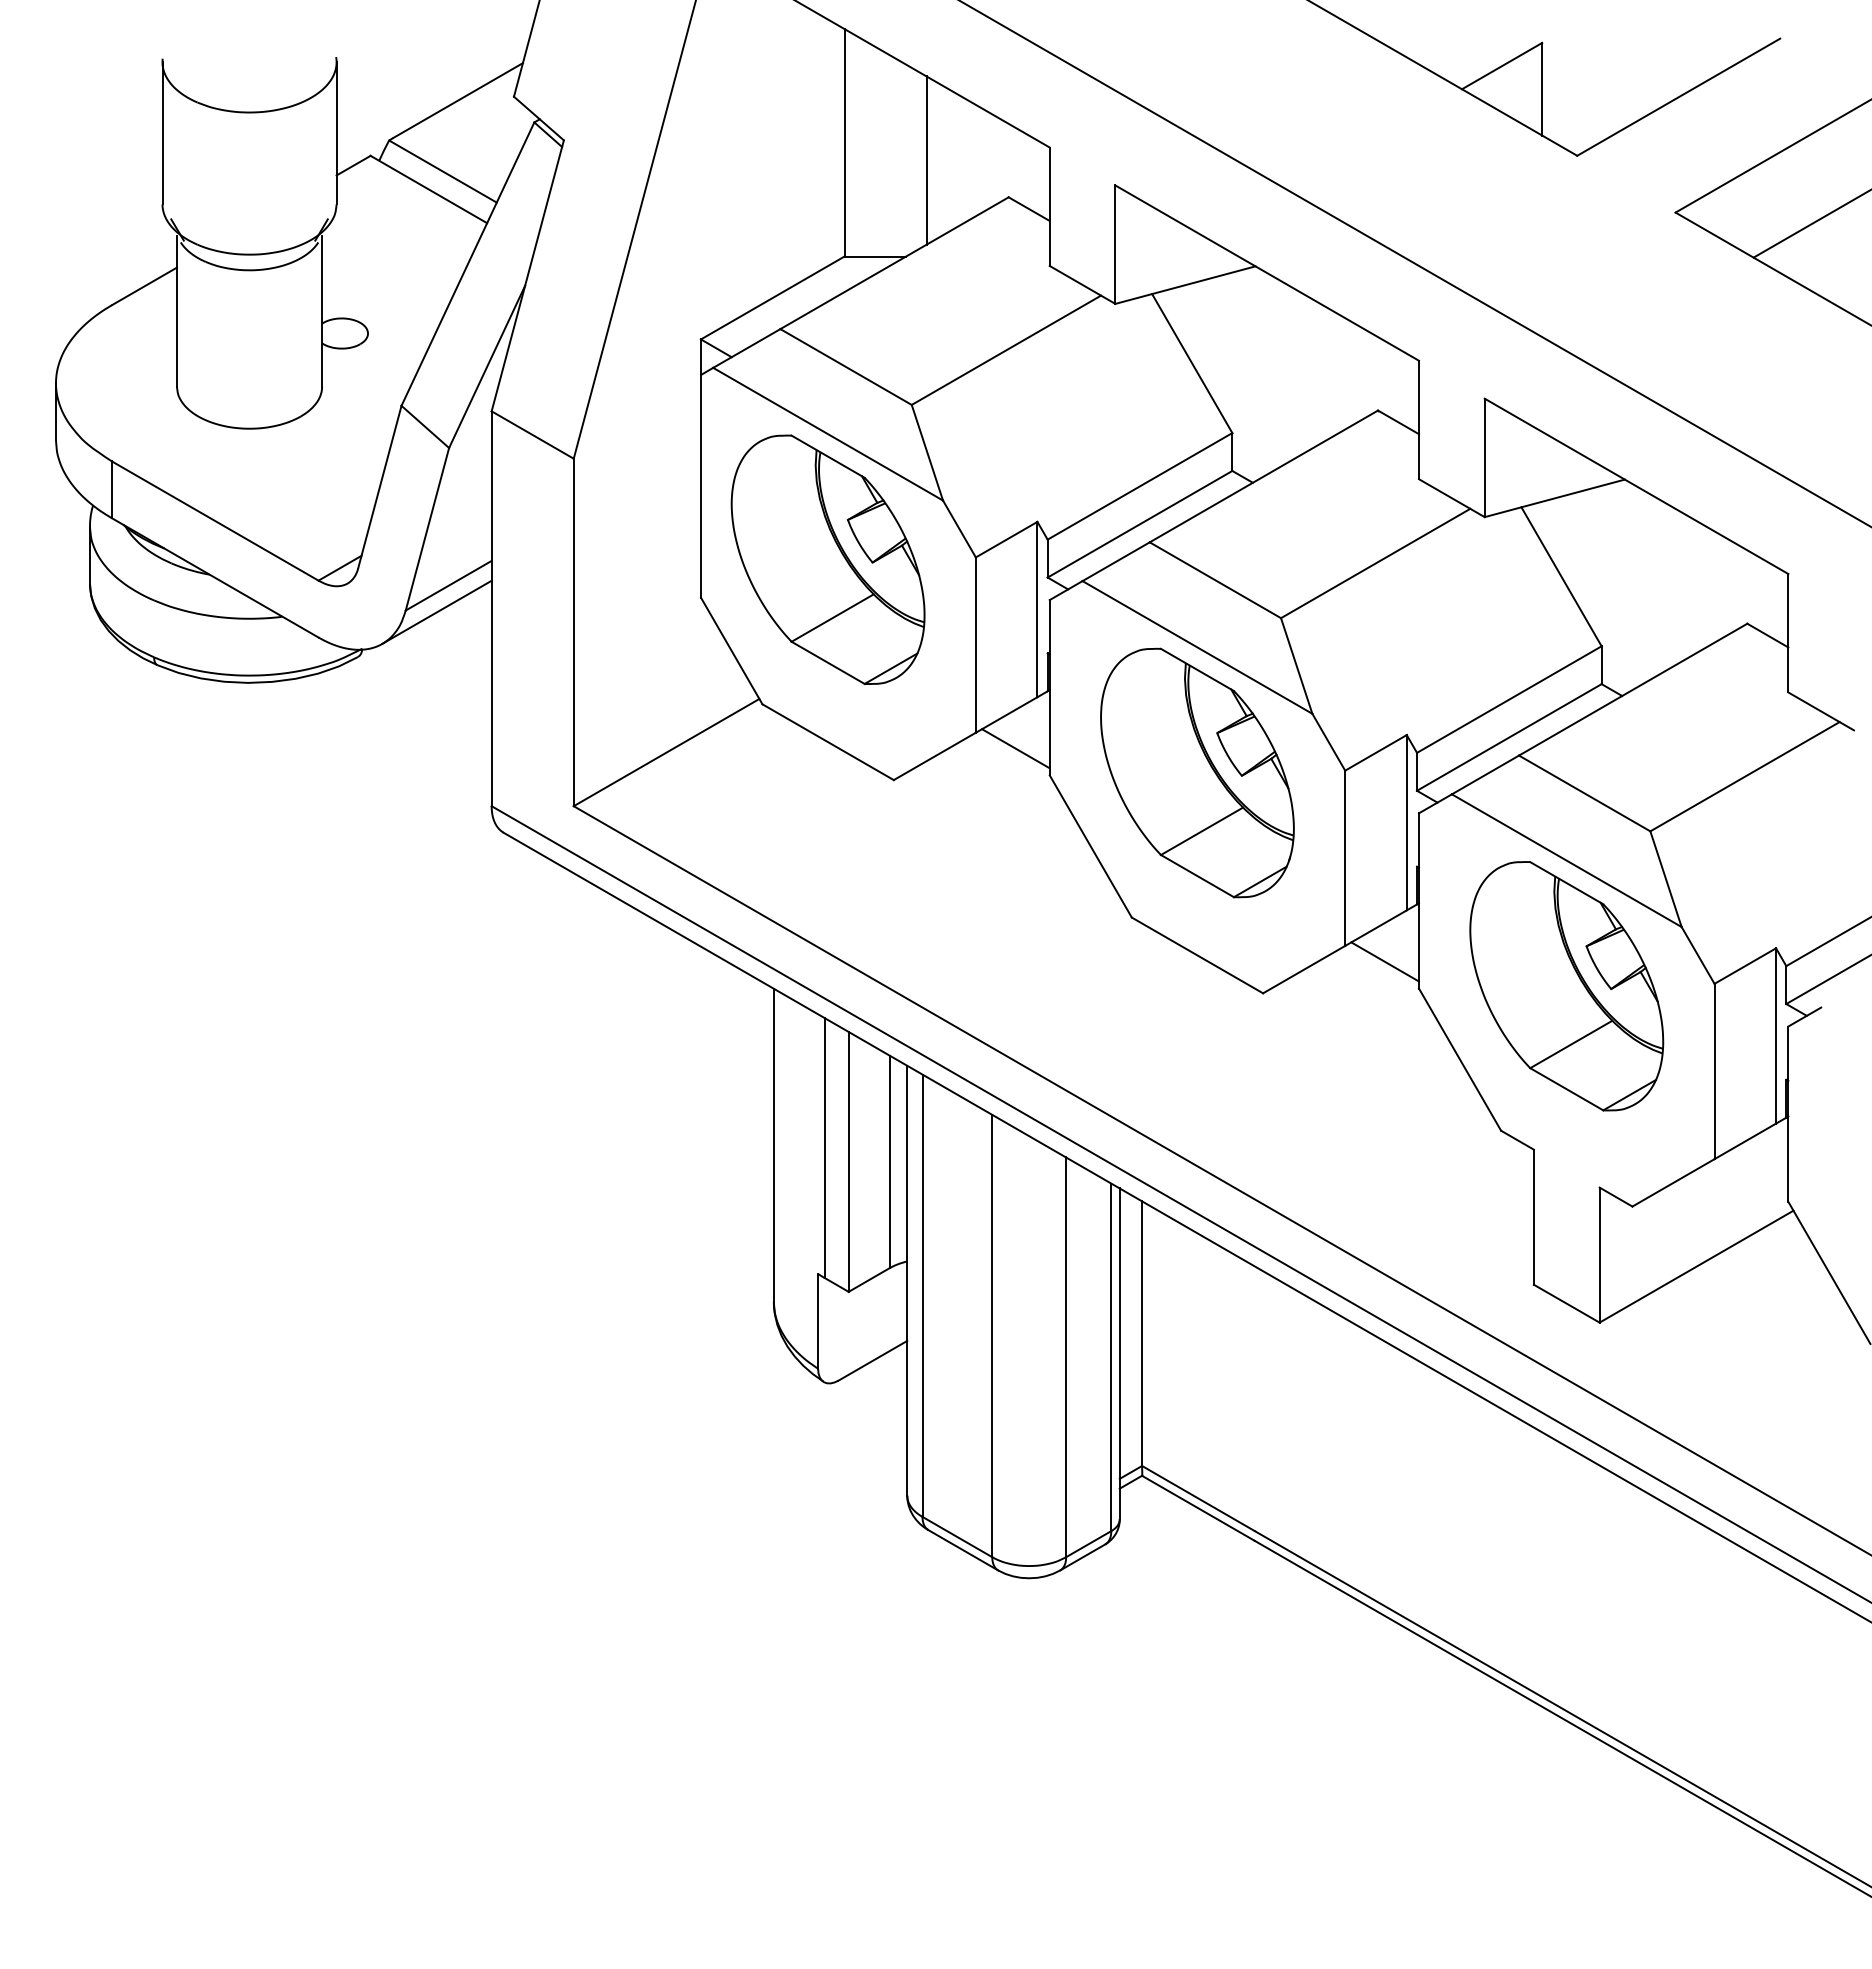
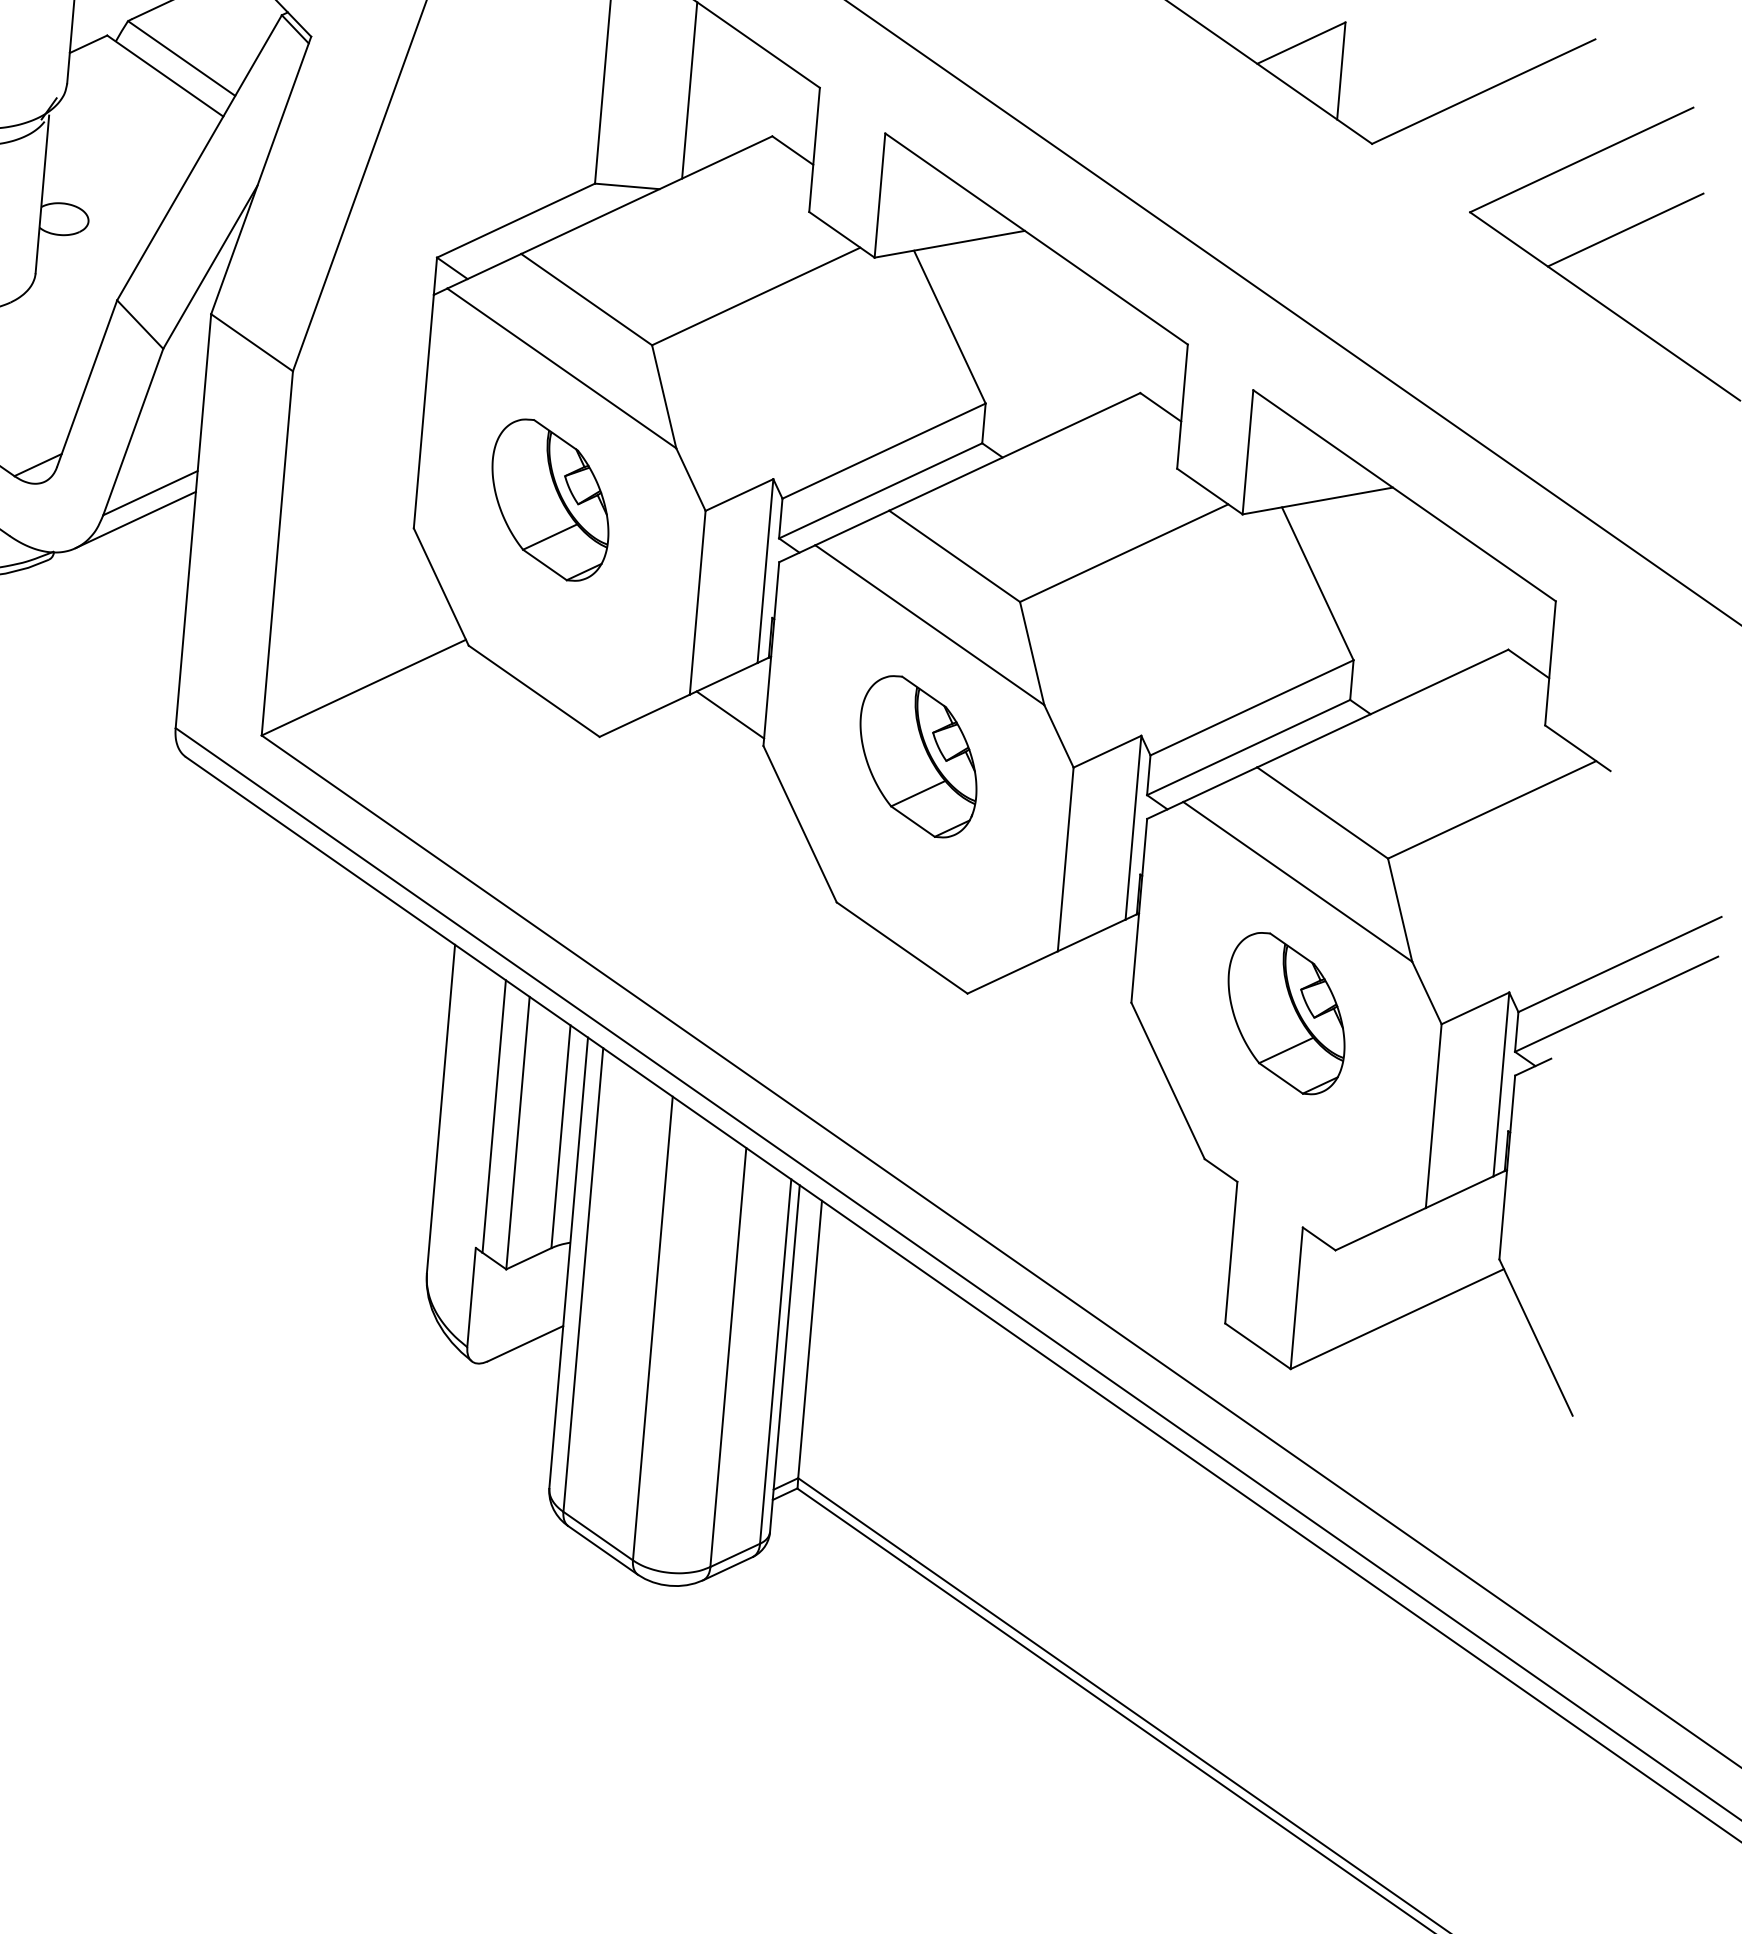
part: (827, 559) -> (549, 499), size x0.6
part: (1197, 772) -> (918, 756), size x0.6
line: (1385, 961) -> (1098, 971), removed
part: (1566, 986) -> (1286, 1013), size x0.6

